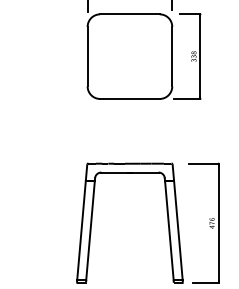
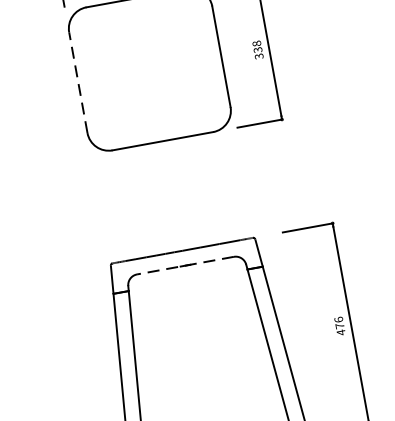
line: (87, 56) -> (78, 82), solid -> dashed
line: (129, 172) -> (184, 265), solid -> dashed

